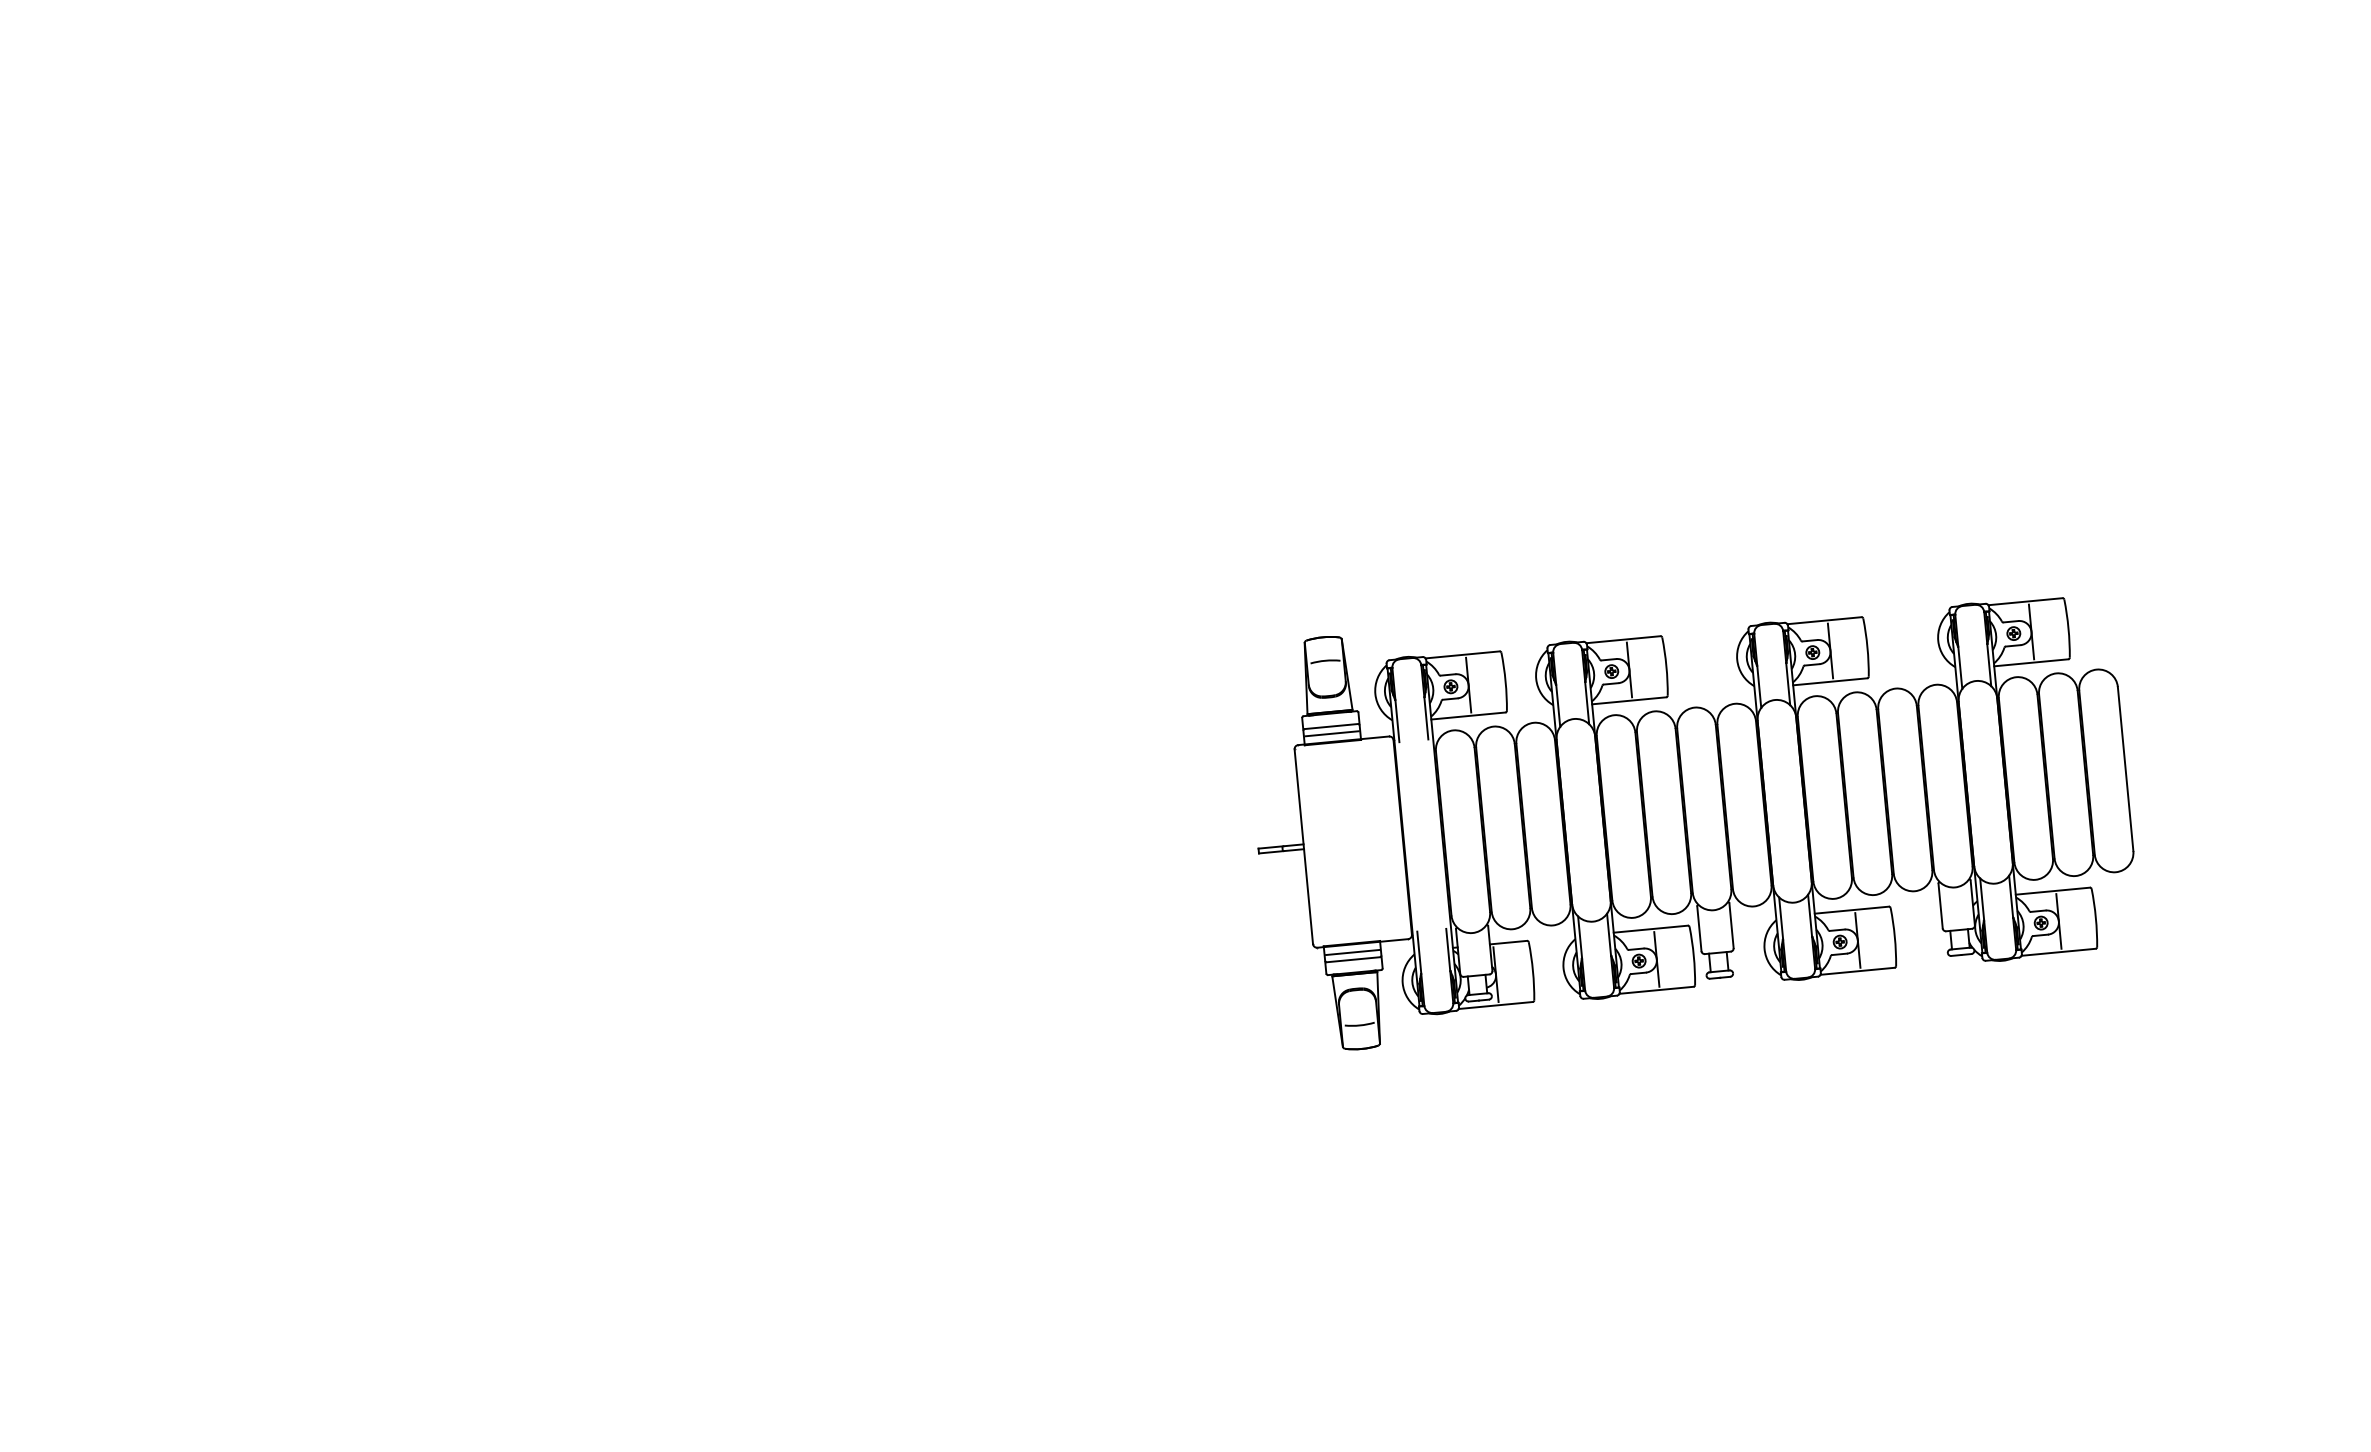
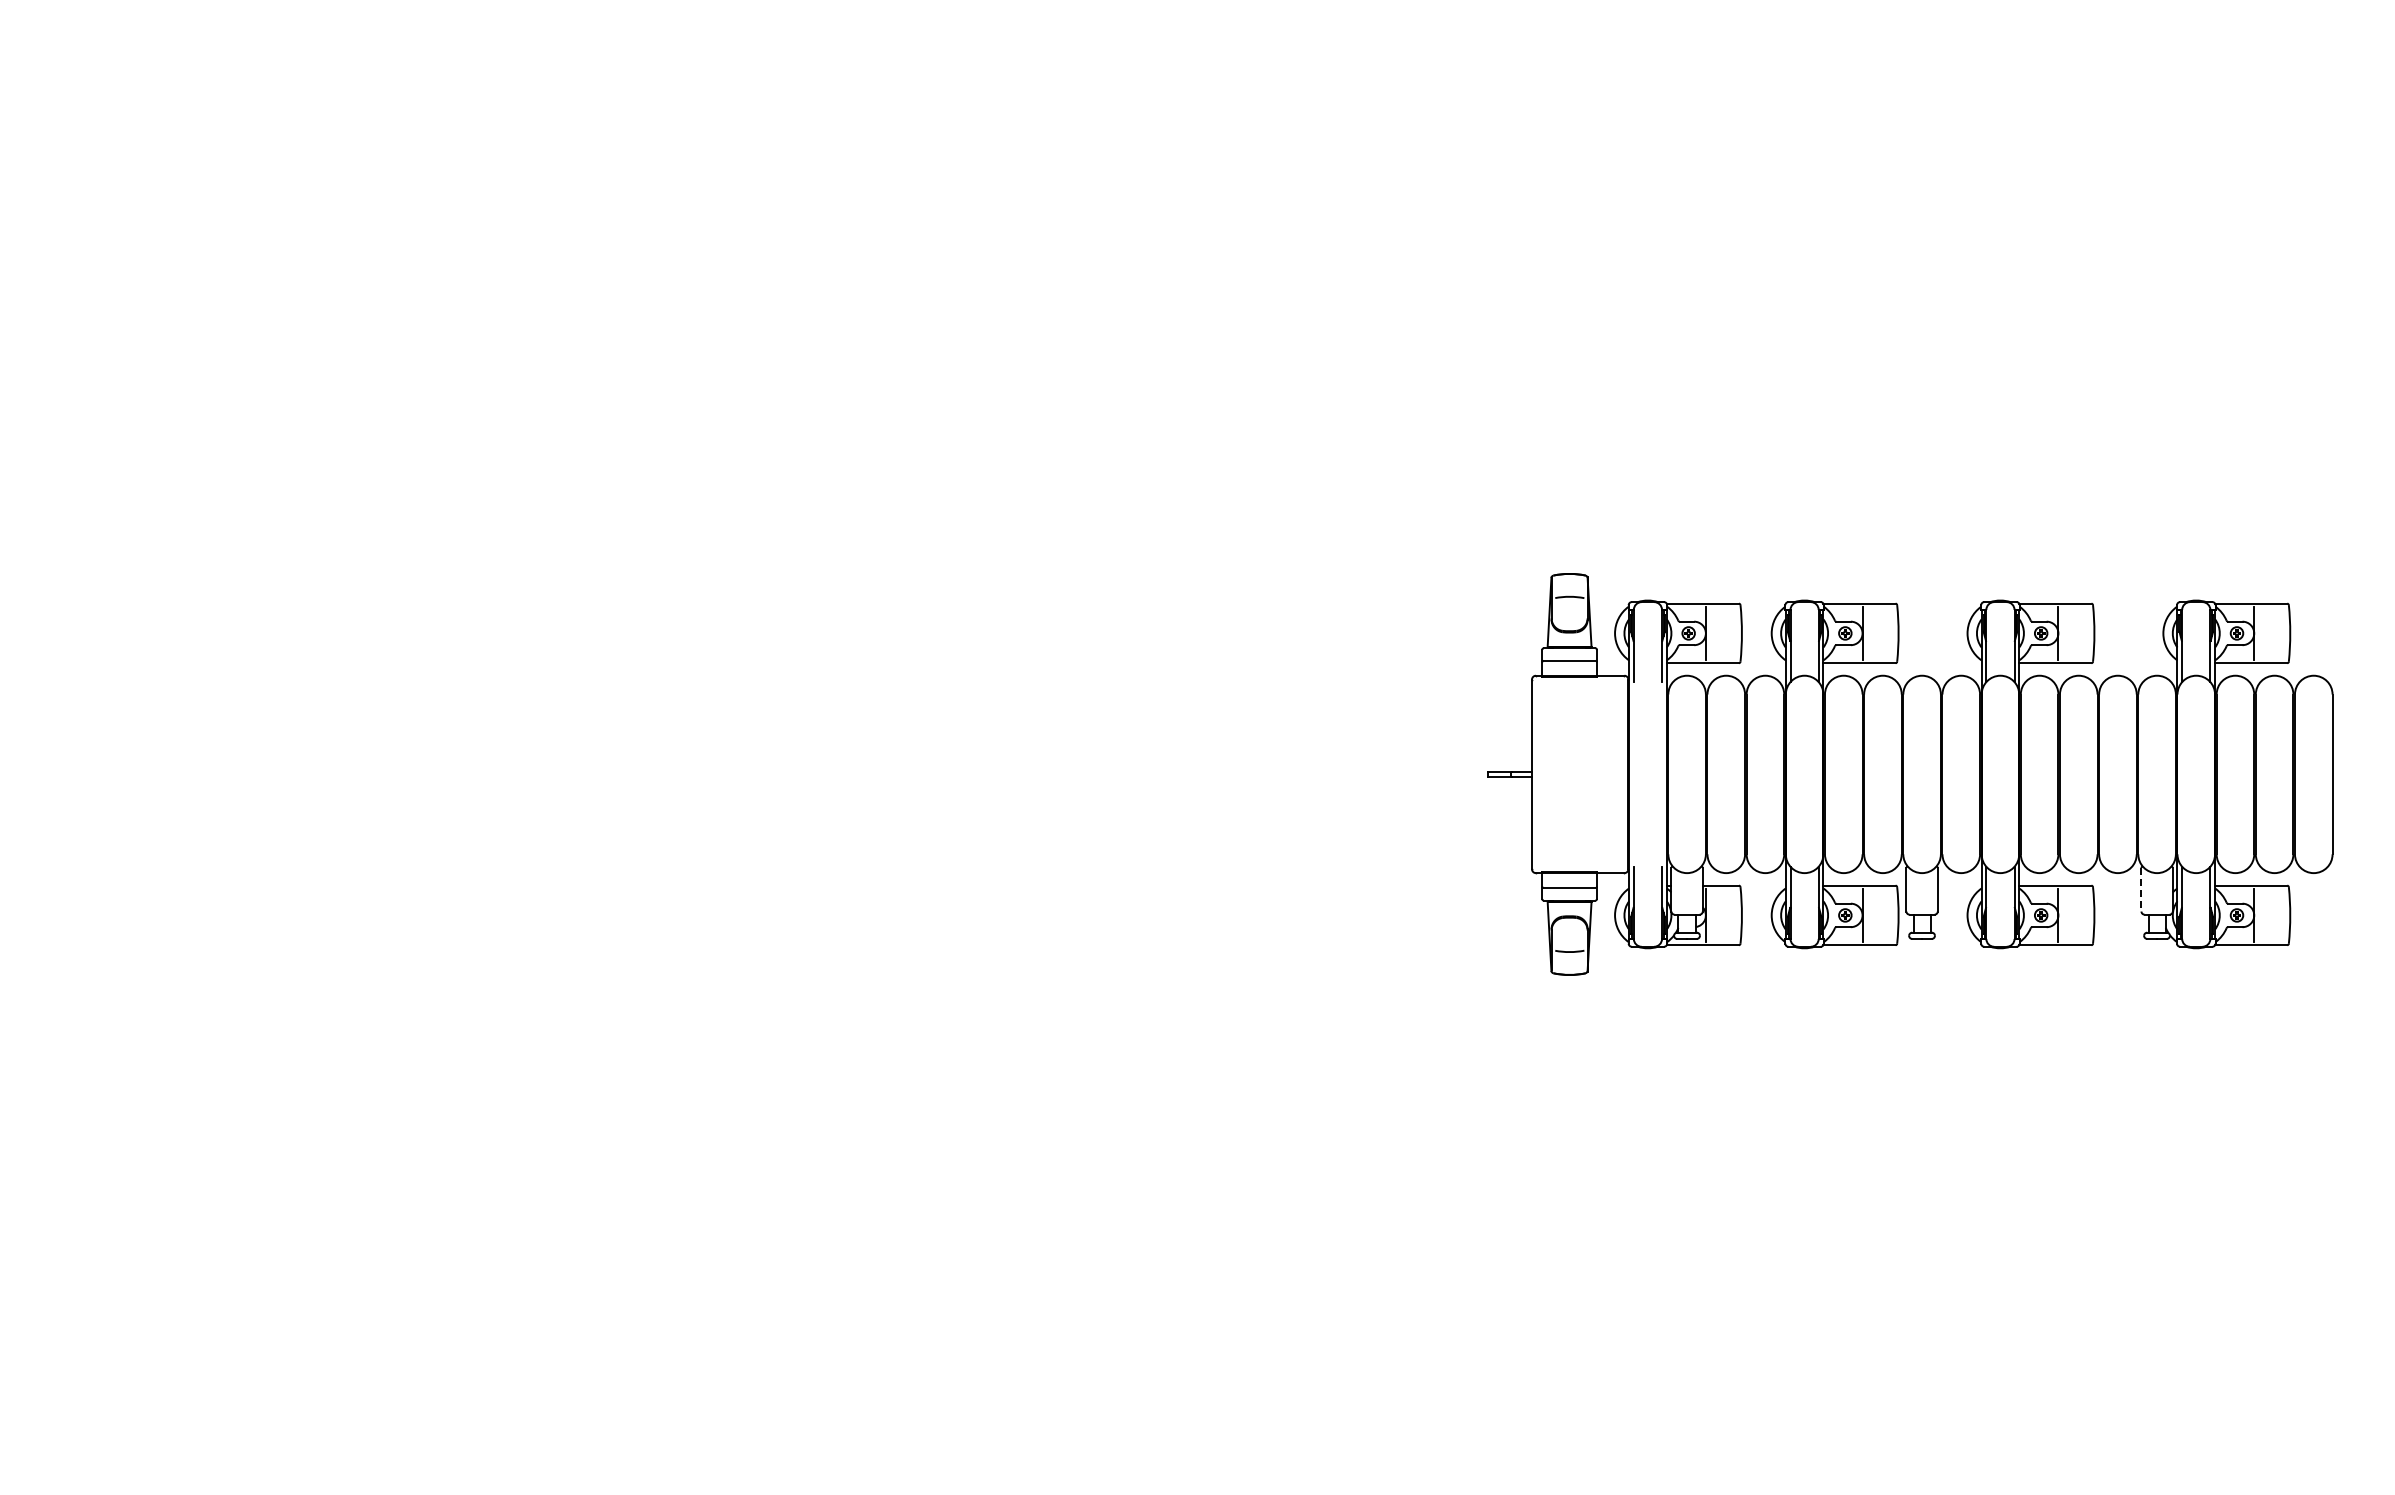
line: (1331, 733) -> (1569, 667), removed
line: (1940, 905) -> (2141, 889), solid -> dashed
line: (1352, 952) -> (1569, 880), removed

